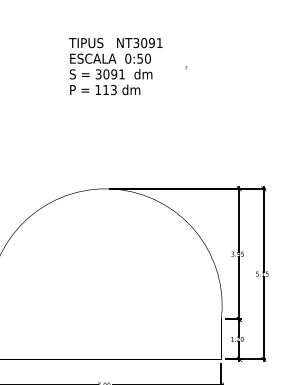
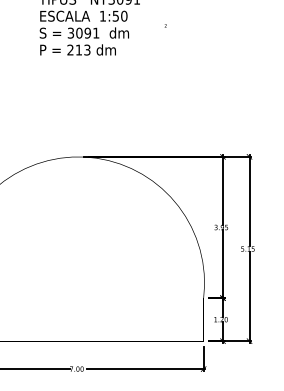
text: (128, 58) -> (103, 16), 0:50 -> 1:50
text: (97, 89) -> (69, 49), 113 -> 213

